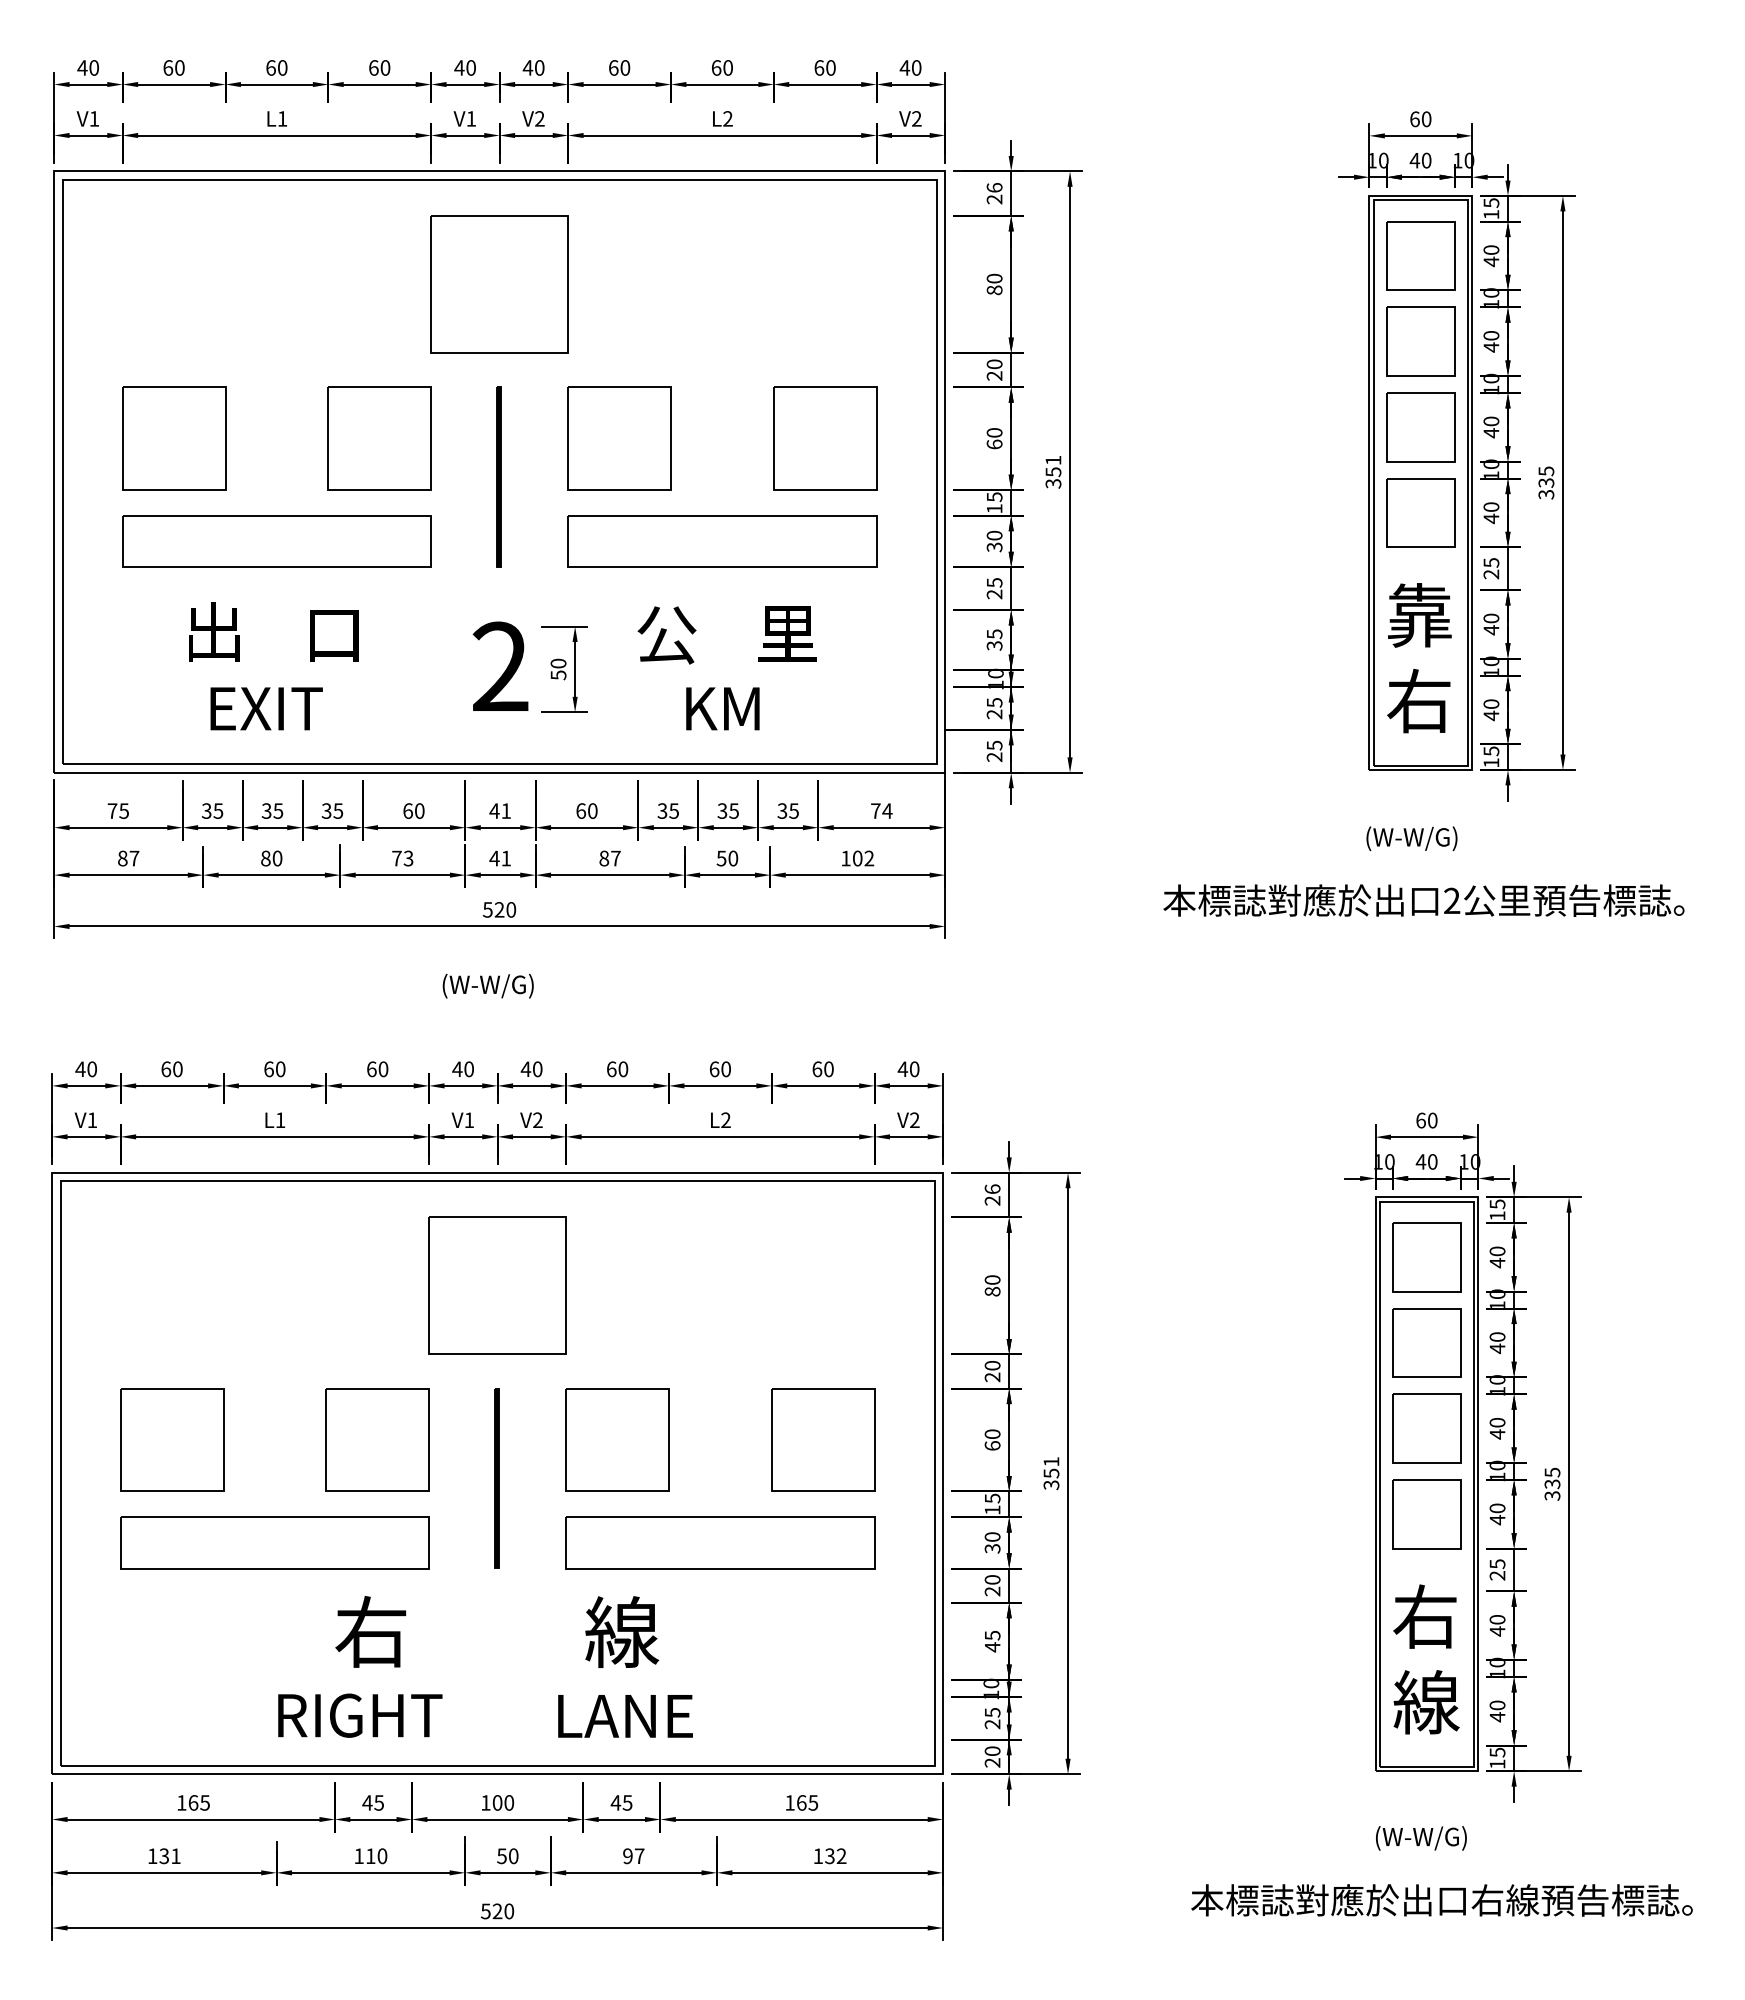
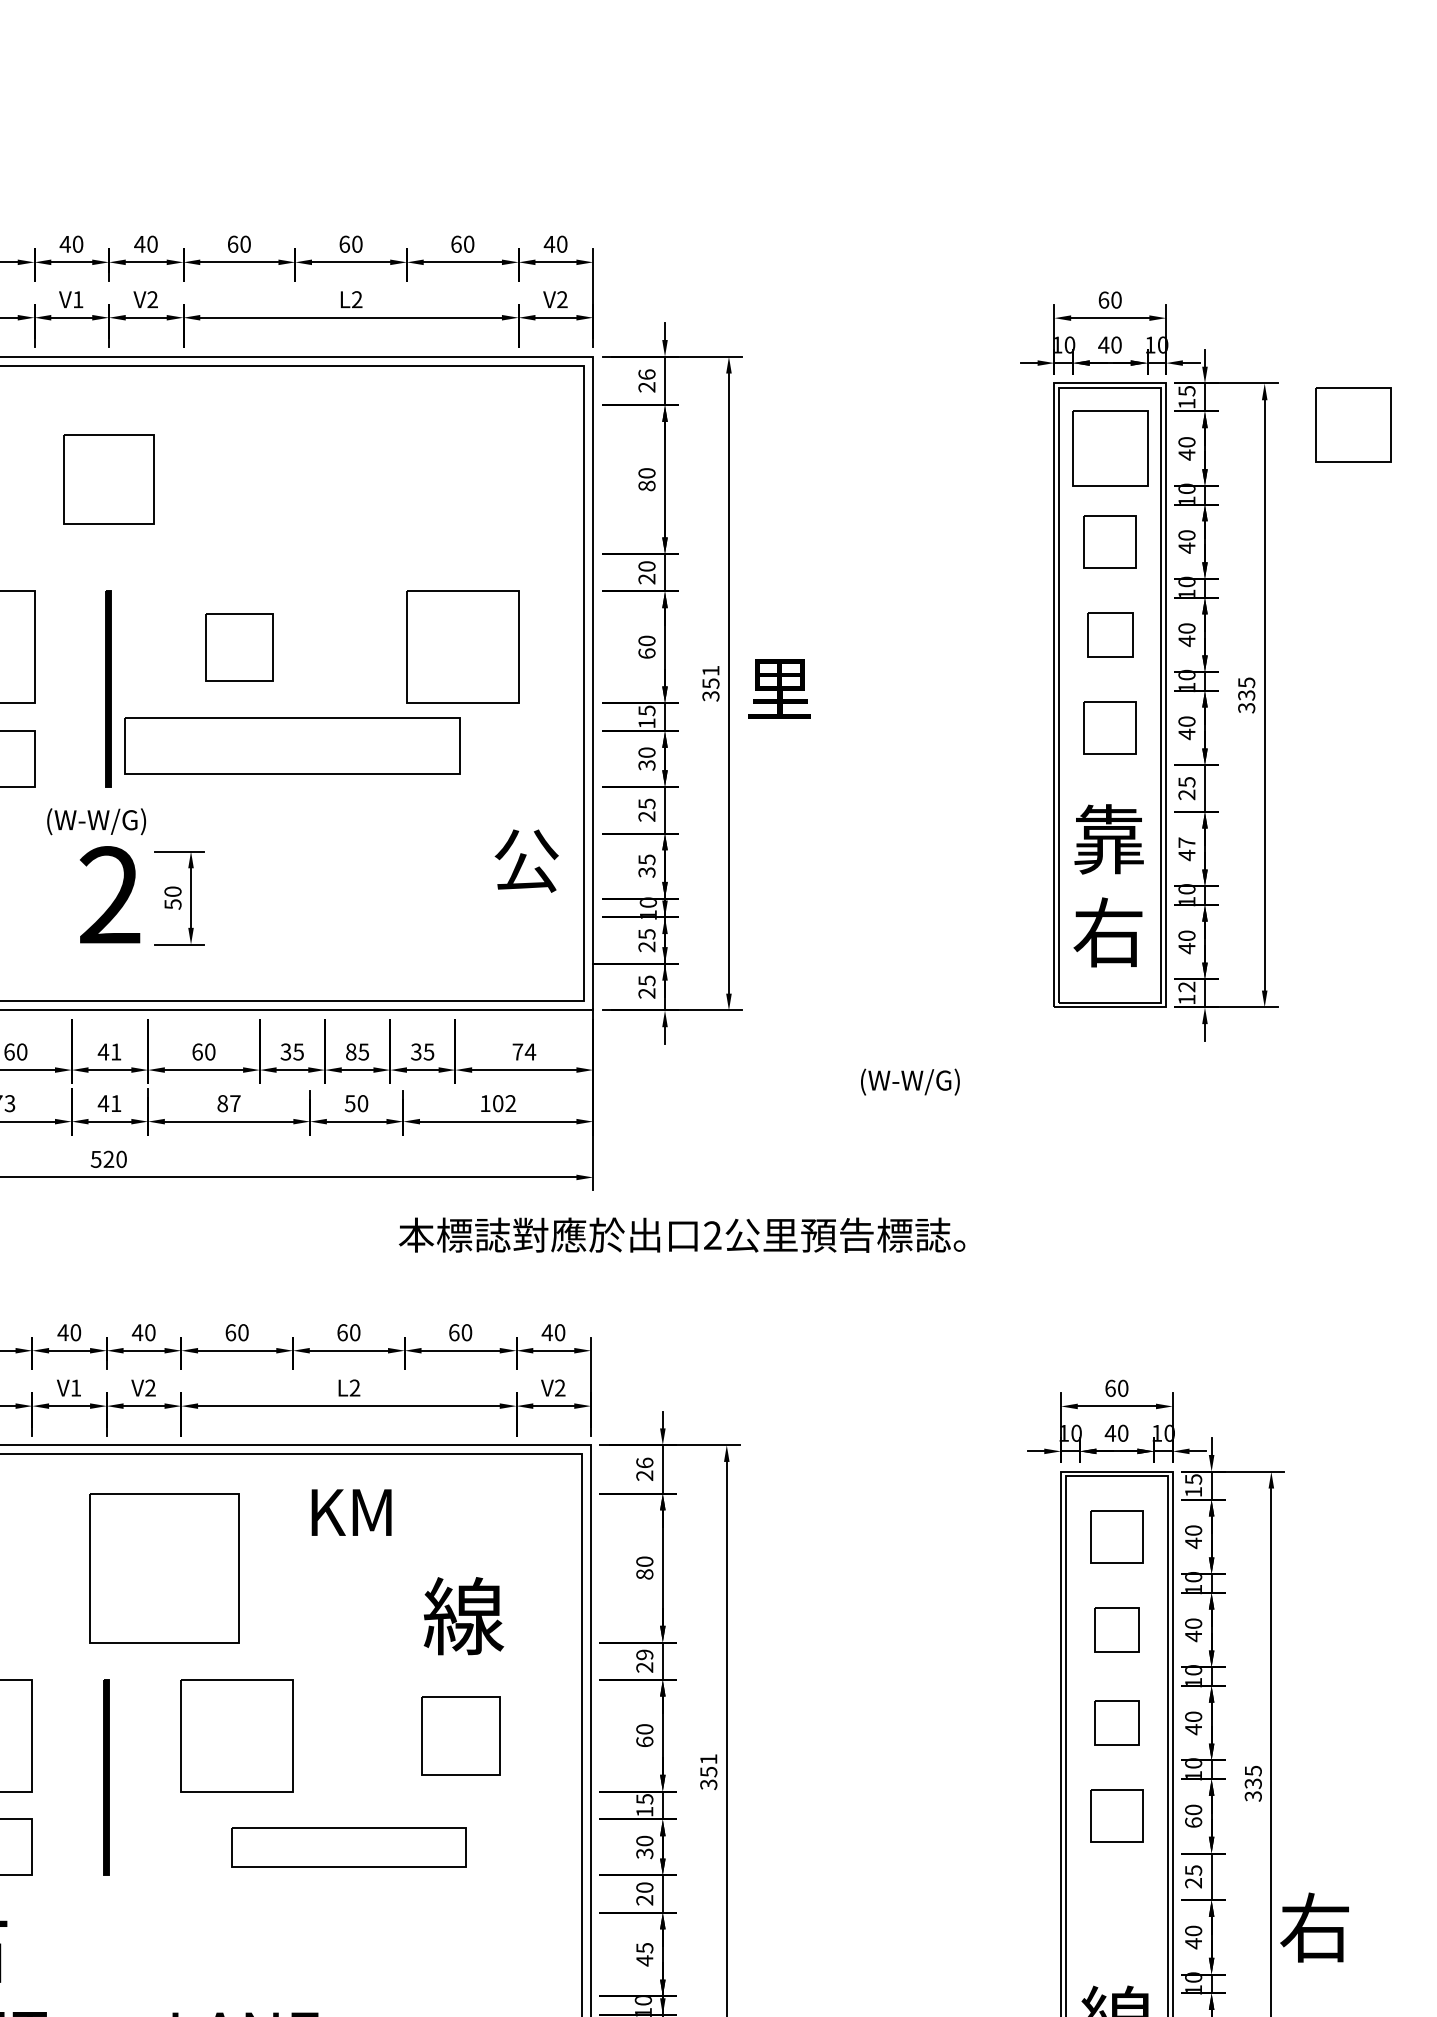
part: (1644, 233) -> (1353, 424), added
part: (499, 284) -> (108, 479), size x0.6
part: (1420, 341) -> (1109, 541), size x0.7
part: (1420, 427) -> (1109, 635), size x0.6
part: (619, 438) -> (239, 647), size x0.6
part: (1420, 512) -> (1109, 727), size x0.7
part: (722, 541) -> (292, 745), moved
text: (1491, 618) -> (1187, 842), 40 -> 47
text: (787, 633) -> (779, 688), moved
text: (666, 635) -> (526, 861), moved
text: (722, 708) -> (351, 1512), moved
text: (1491, 751) -> (1187, 987), 15 -> 12
text: (722, 810) -> (351, 1051), 35 -> 85
text: (1411, 838) -> (909, 1081), moved
text: (1423, 900) -> (681, 1235), moved
text: (487, 985) -> (95, 820), moved
part: (1426, 1257) -> (1116, 1537), size x0.7
part: (497, 1285) -> (164, 1567), moved
part: (1426, 1342) -> (1116, 1629), size x0.6
text: (992, 1365) -> (644, 1654), 20 -> 29
part: (1426, 1428) -> (1116, 1723), size x0.6
part: (823, 1439) -> (460, 1735), size x0.7
part: (1426, 1514) -> (1116, 1816), size x0.7
text: (1497, 1519) -> (1193, 1822), 40 -> 60
part: (720, 1542) -> (349, 1846), size x0.7
text: (1424, 1616) -> (1314, 1927), moved
text: (622, 1631) -> (464, 1615), moved

